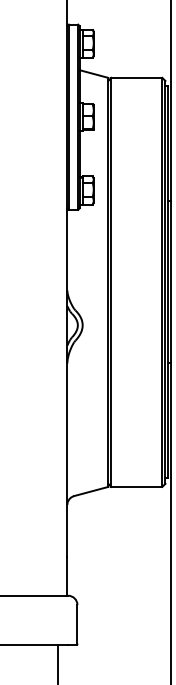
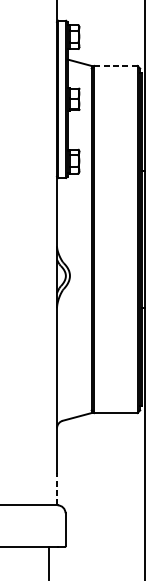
line: (136, 77) -> (115, 65), solid -> dashed
line: (67, 575) -> (57, 488), solid -> dashed

